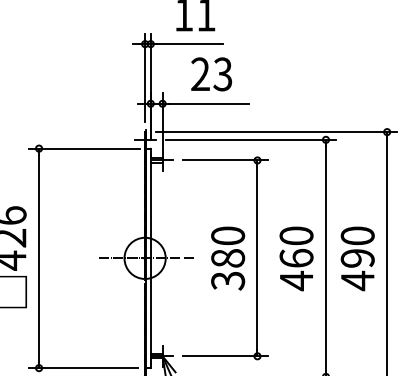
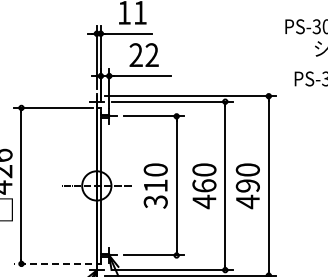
text: (222, 74) -> (151, 55), 23 -> 22
text: (227, 257) -> (155, 185), 380 -> 310
line: (82, 367) -> (52, 263), solid -> dashed

